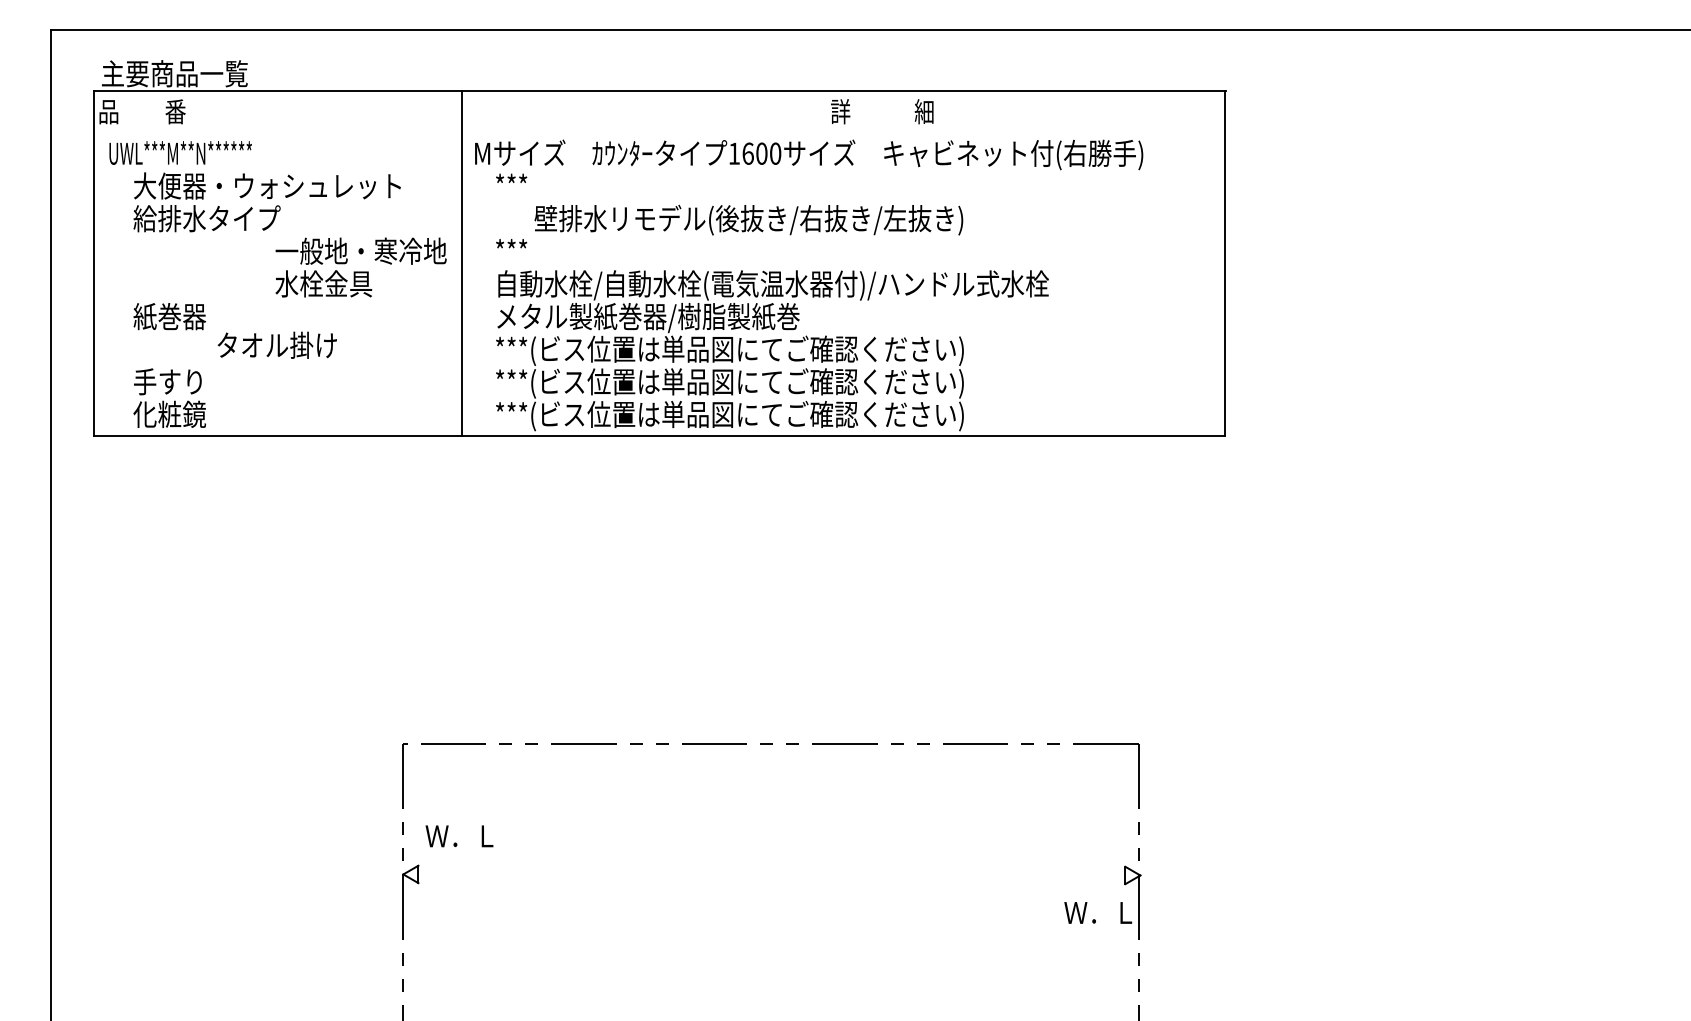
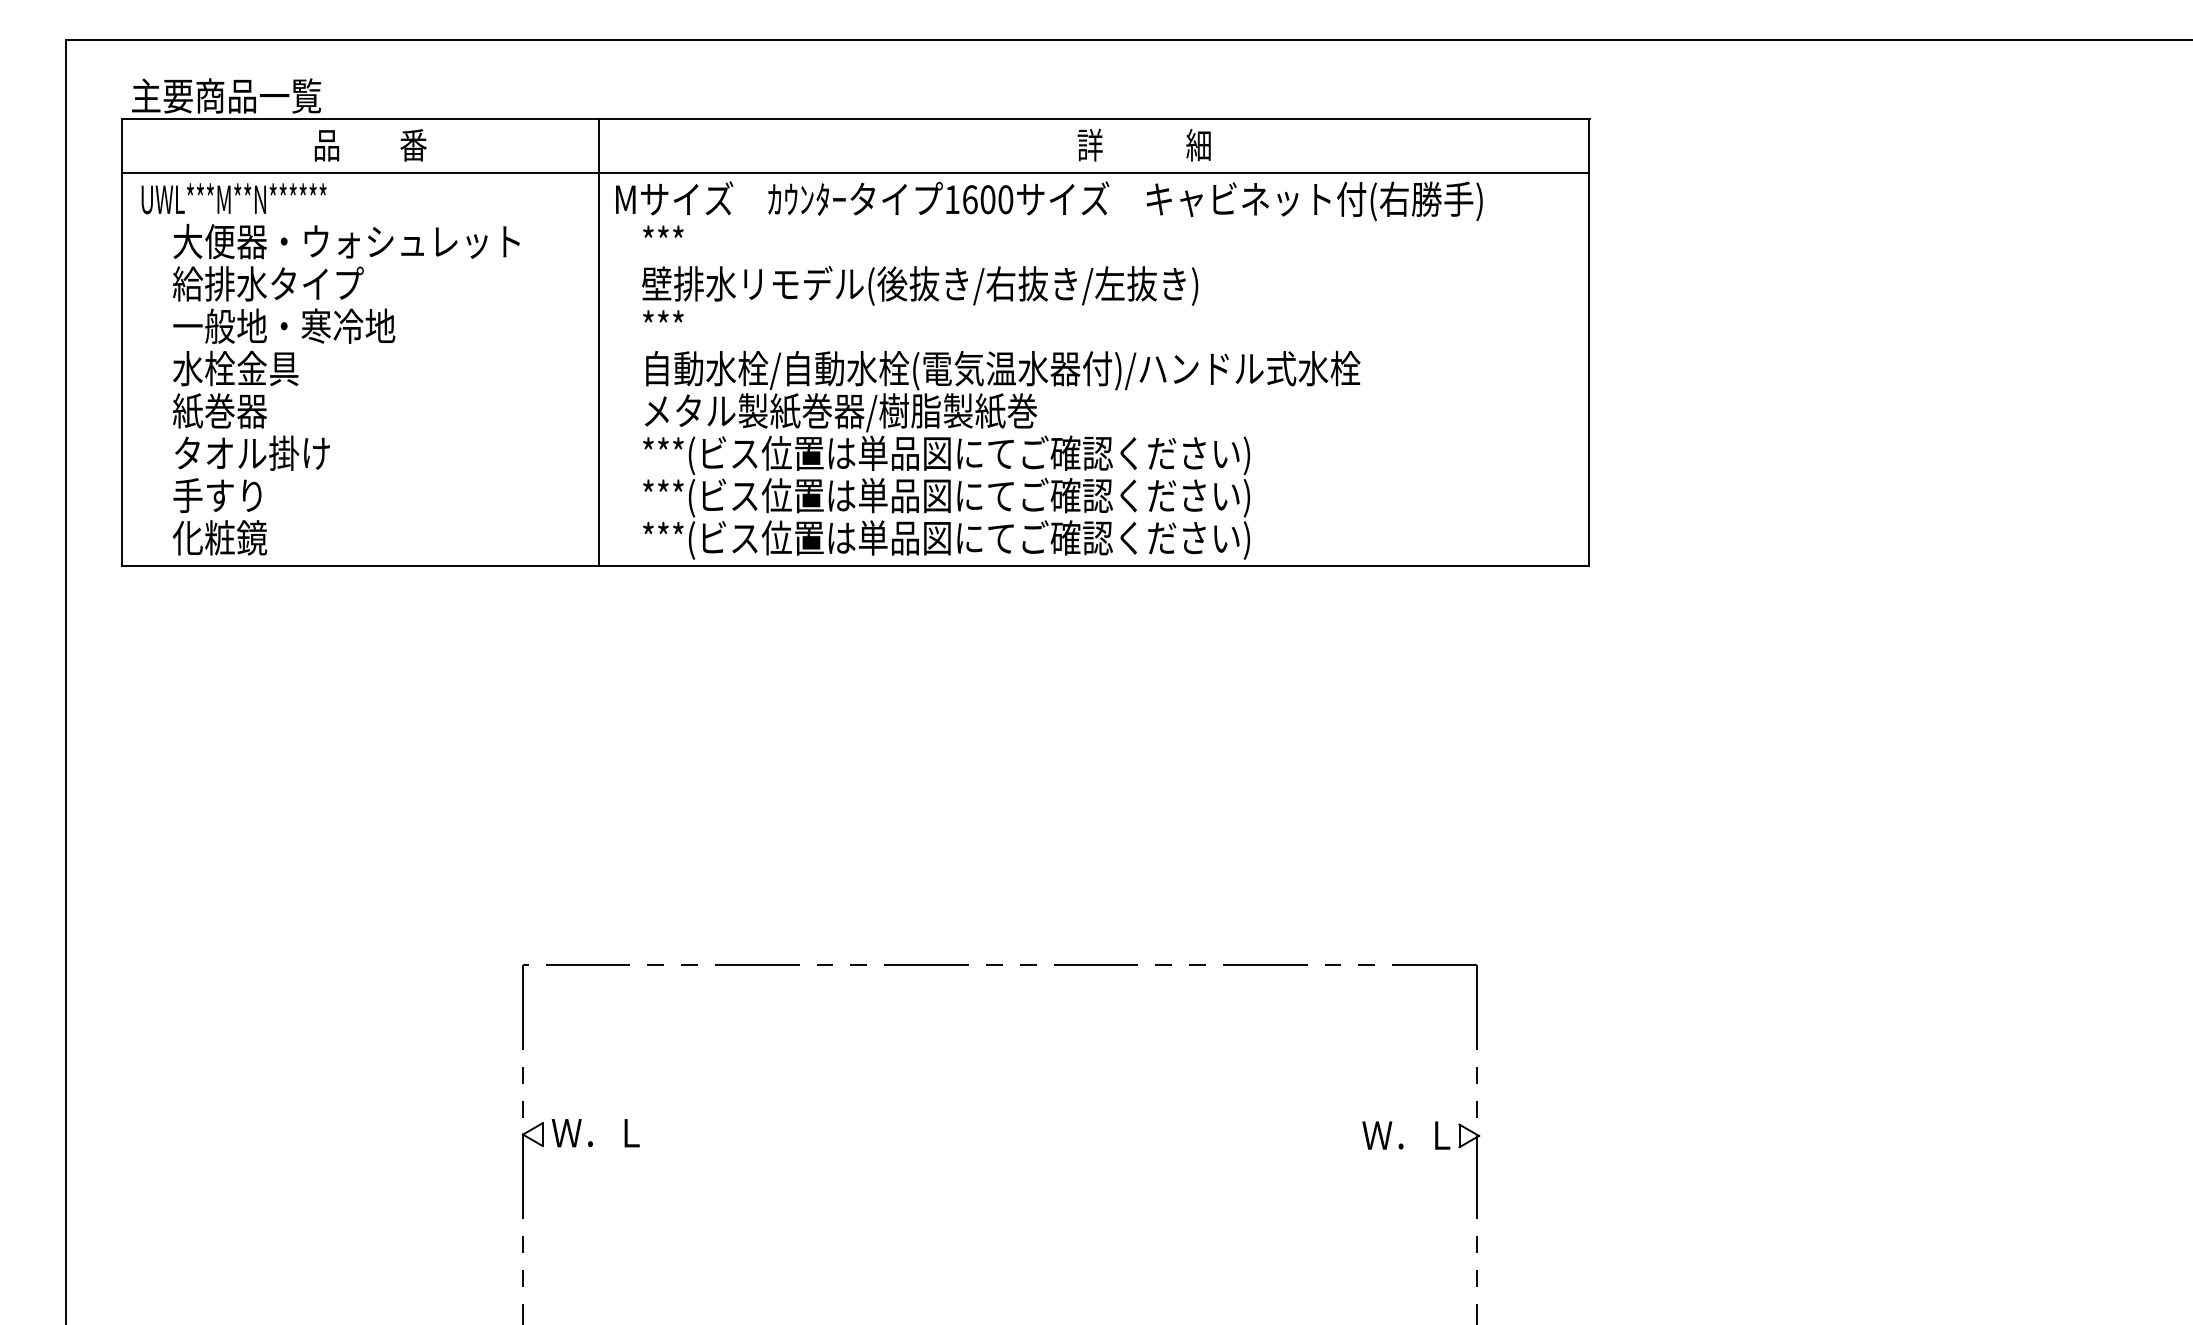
text: (142, 111) -> (370, 145), moved
line: (659, 132) -> (855, 172), added
text: (749, 219) -> (920, 285), moved
text: (361, 267) -> (284, 347), moved
text: (277, 344) -> (252, 452), moved
text: (459, 836) -> (595, 1133), moved
text: (1098, 912) -> (1406, 1135), moved

